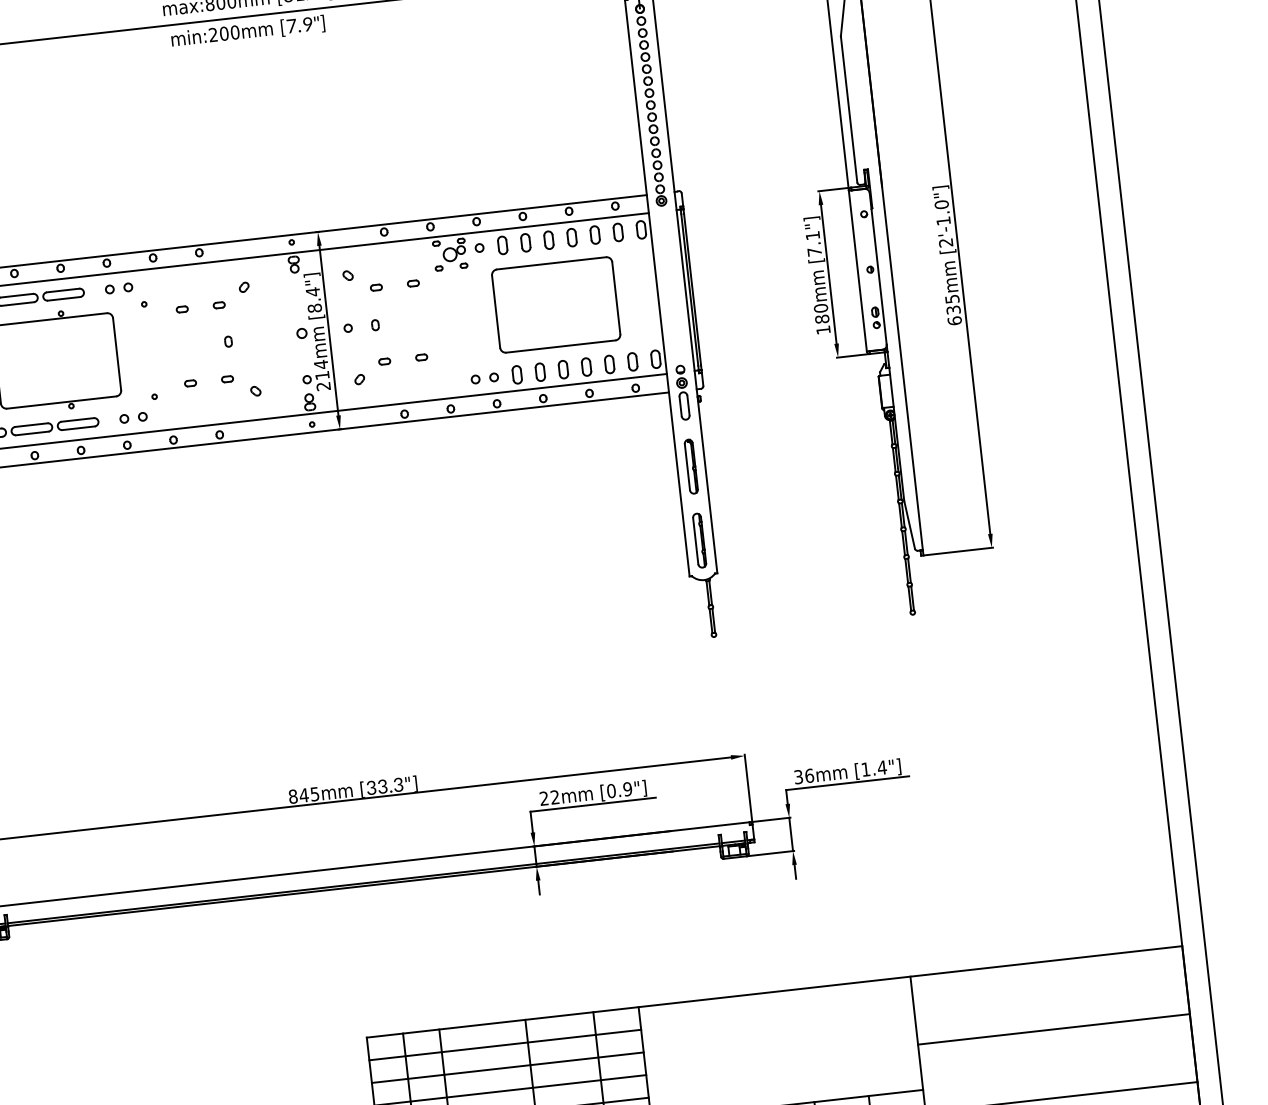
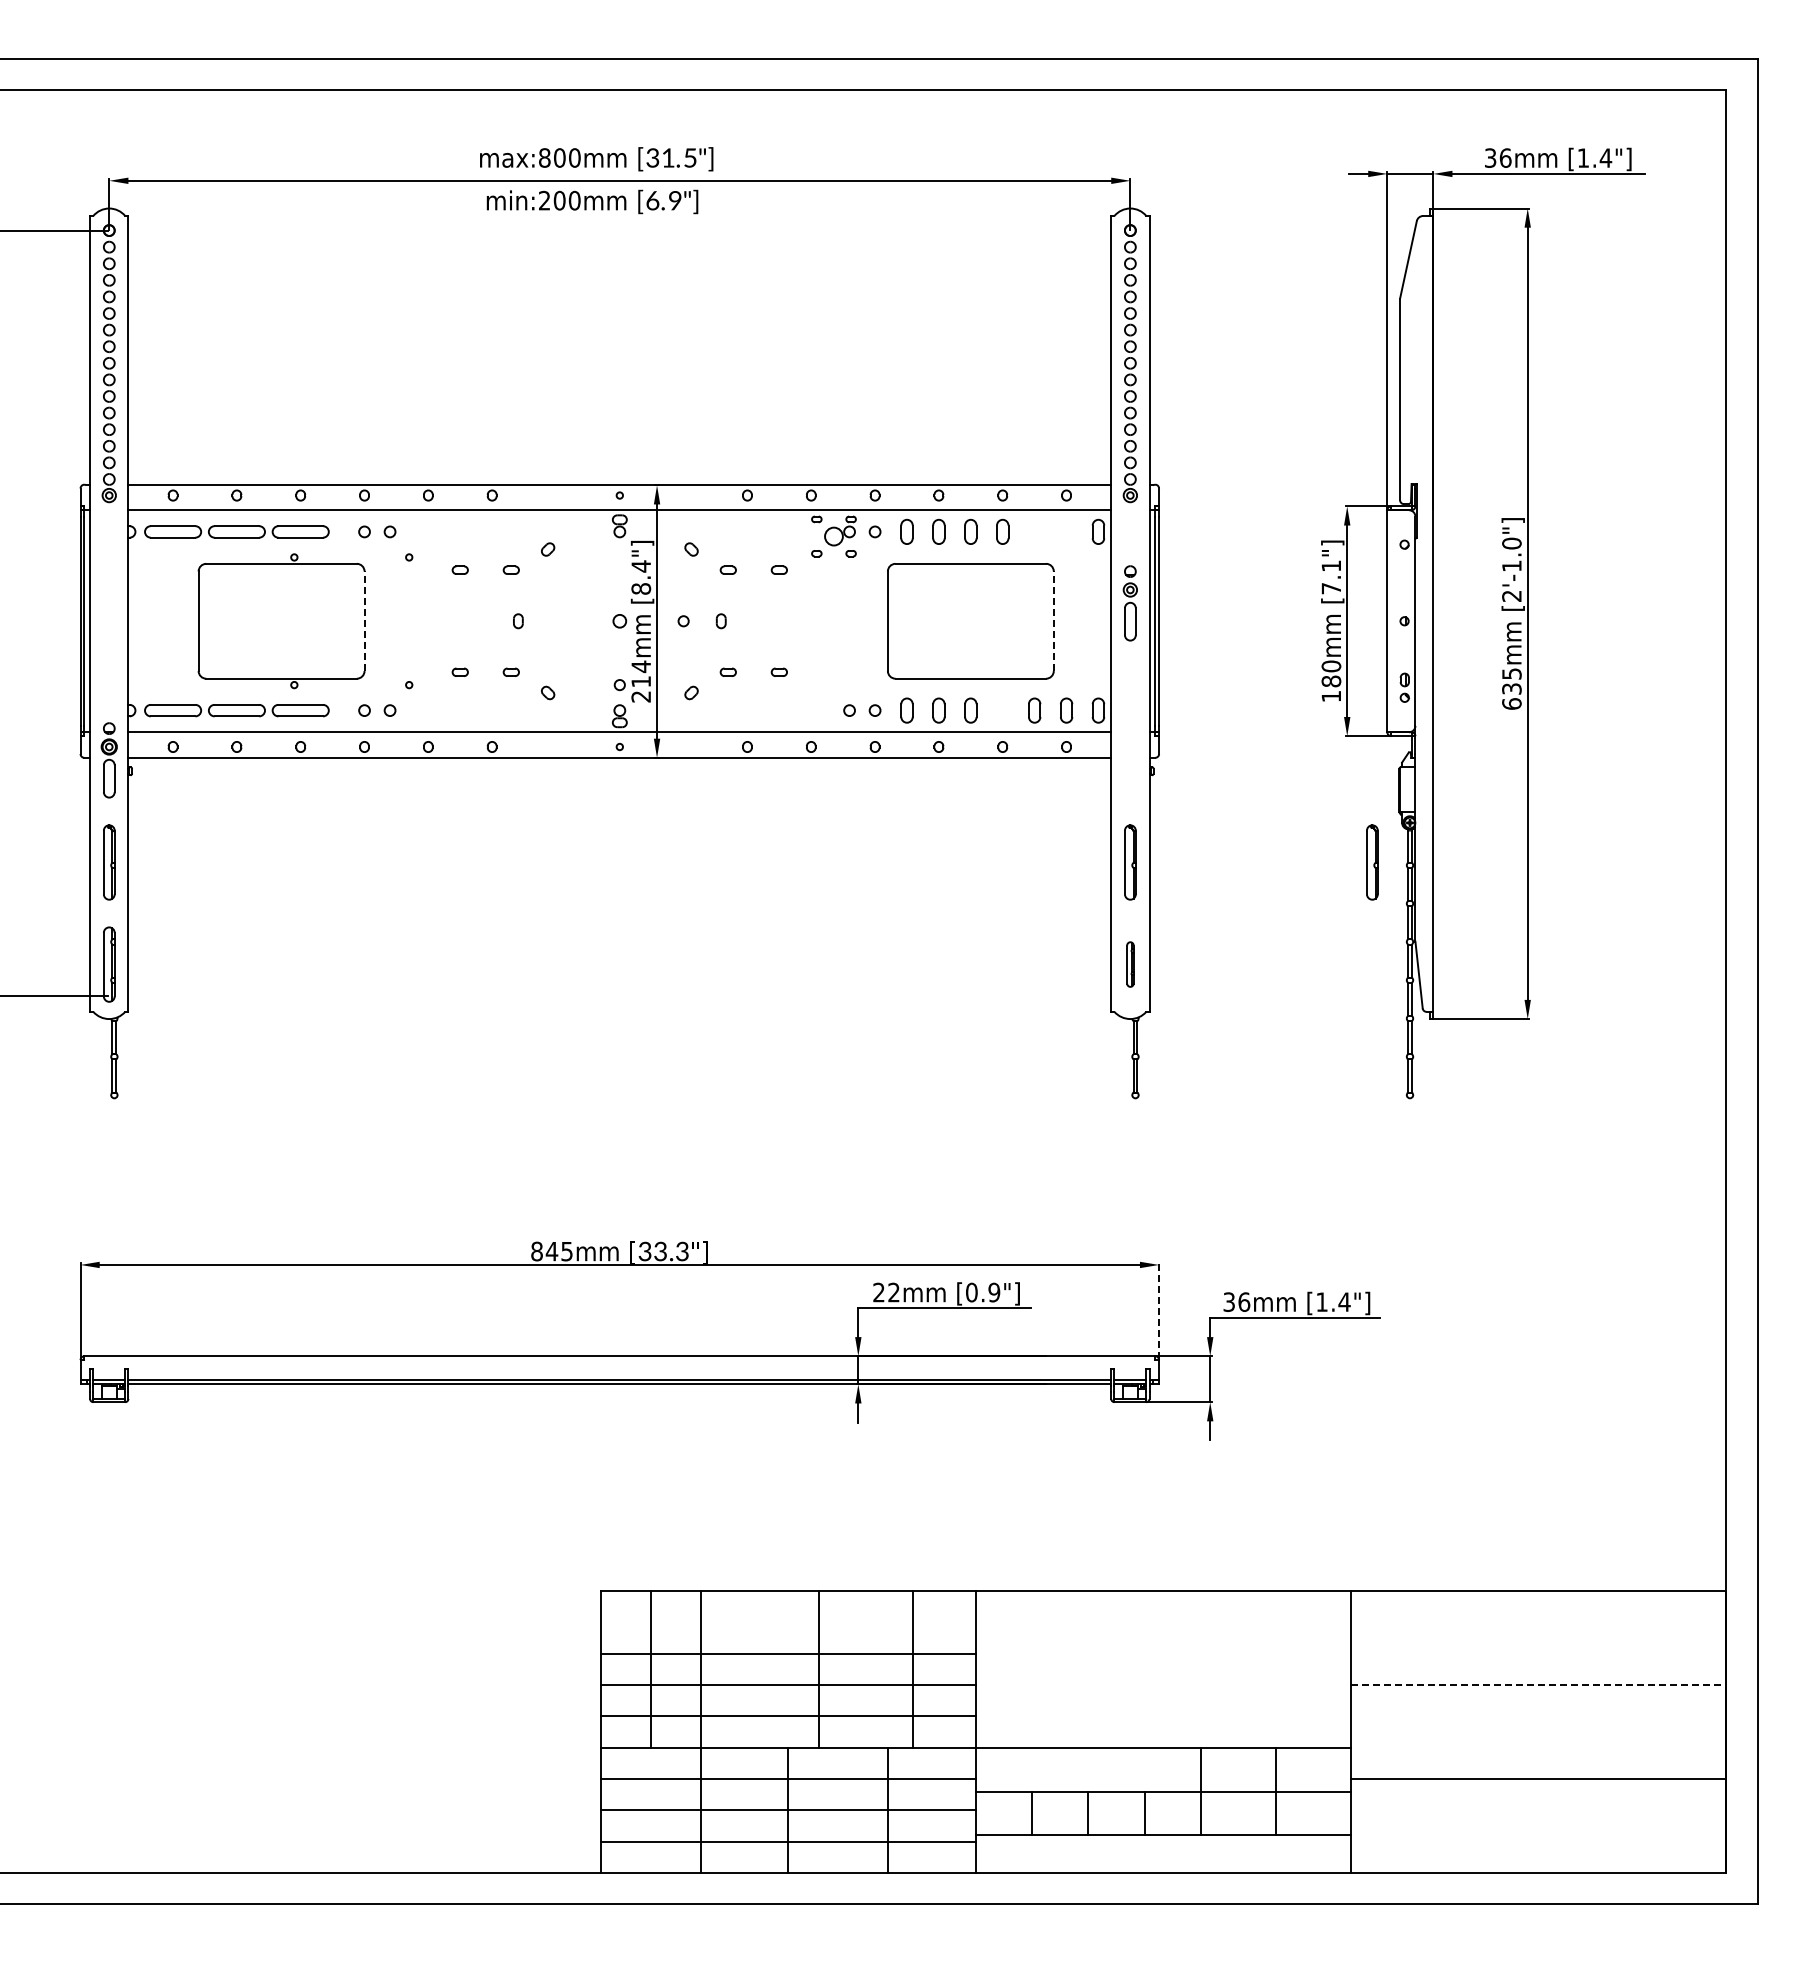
text: (291, 26) -> (652, 200), 7 -> 6
part: (618, 232) -> (1066, 531), removed
part: (595, 234) -> (1034, 531), removed
line: (616, 298) -> (1053, 621), solid -> dashed
line: (117, 354) -> (364, 621), solid -> dashed
part: (586, 367) -> (1002, 710), removed
part: (682, 392) -> (1129, 603), moved
part: (866, 447) -> (1372, 862), added
part: (699, 540) -> (1130, 964), size x0.6
line: (748, 789) -> (1159, 1311), solid -> dashed
line: (1053, 1029) -> (1538, 1685), solid -> dashed
line: (504, 1044) -> (787, 1622), removed

